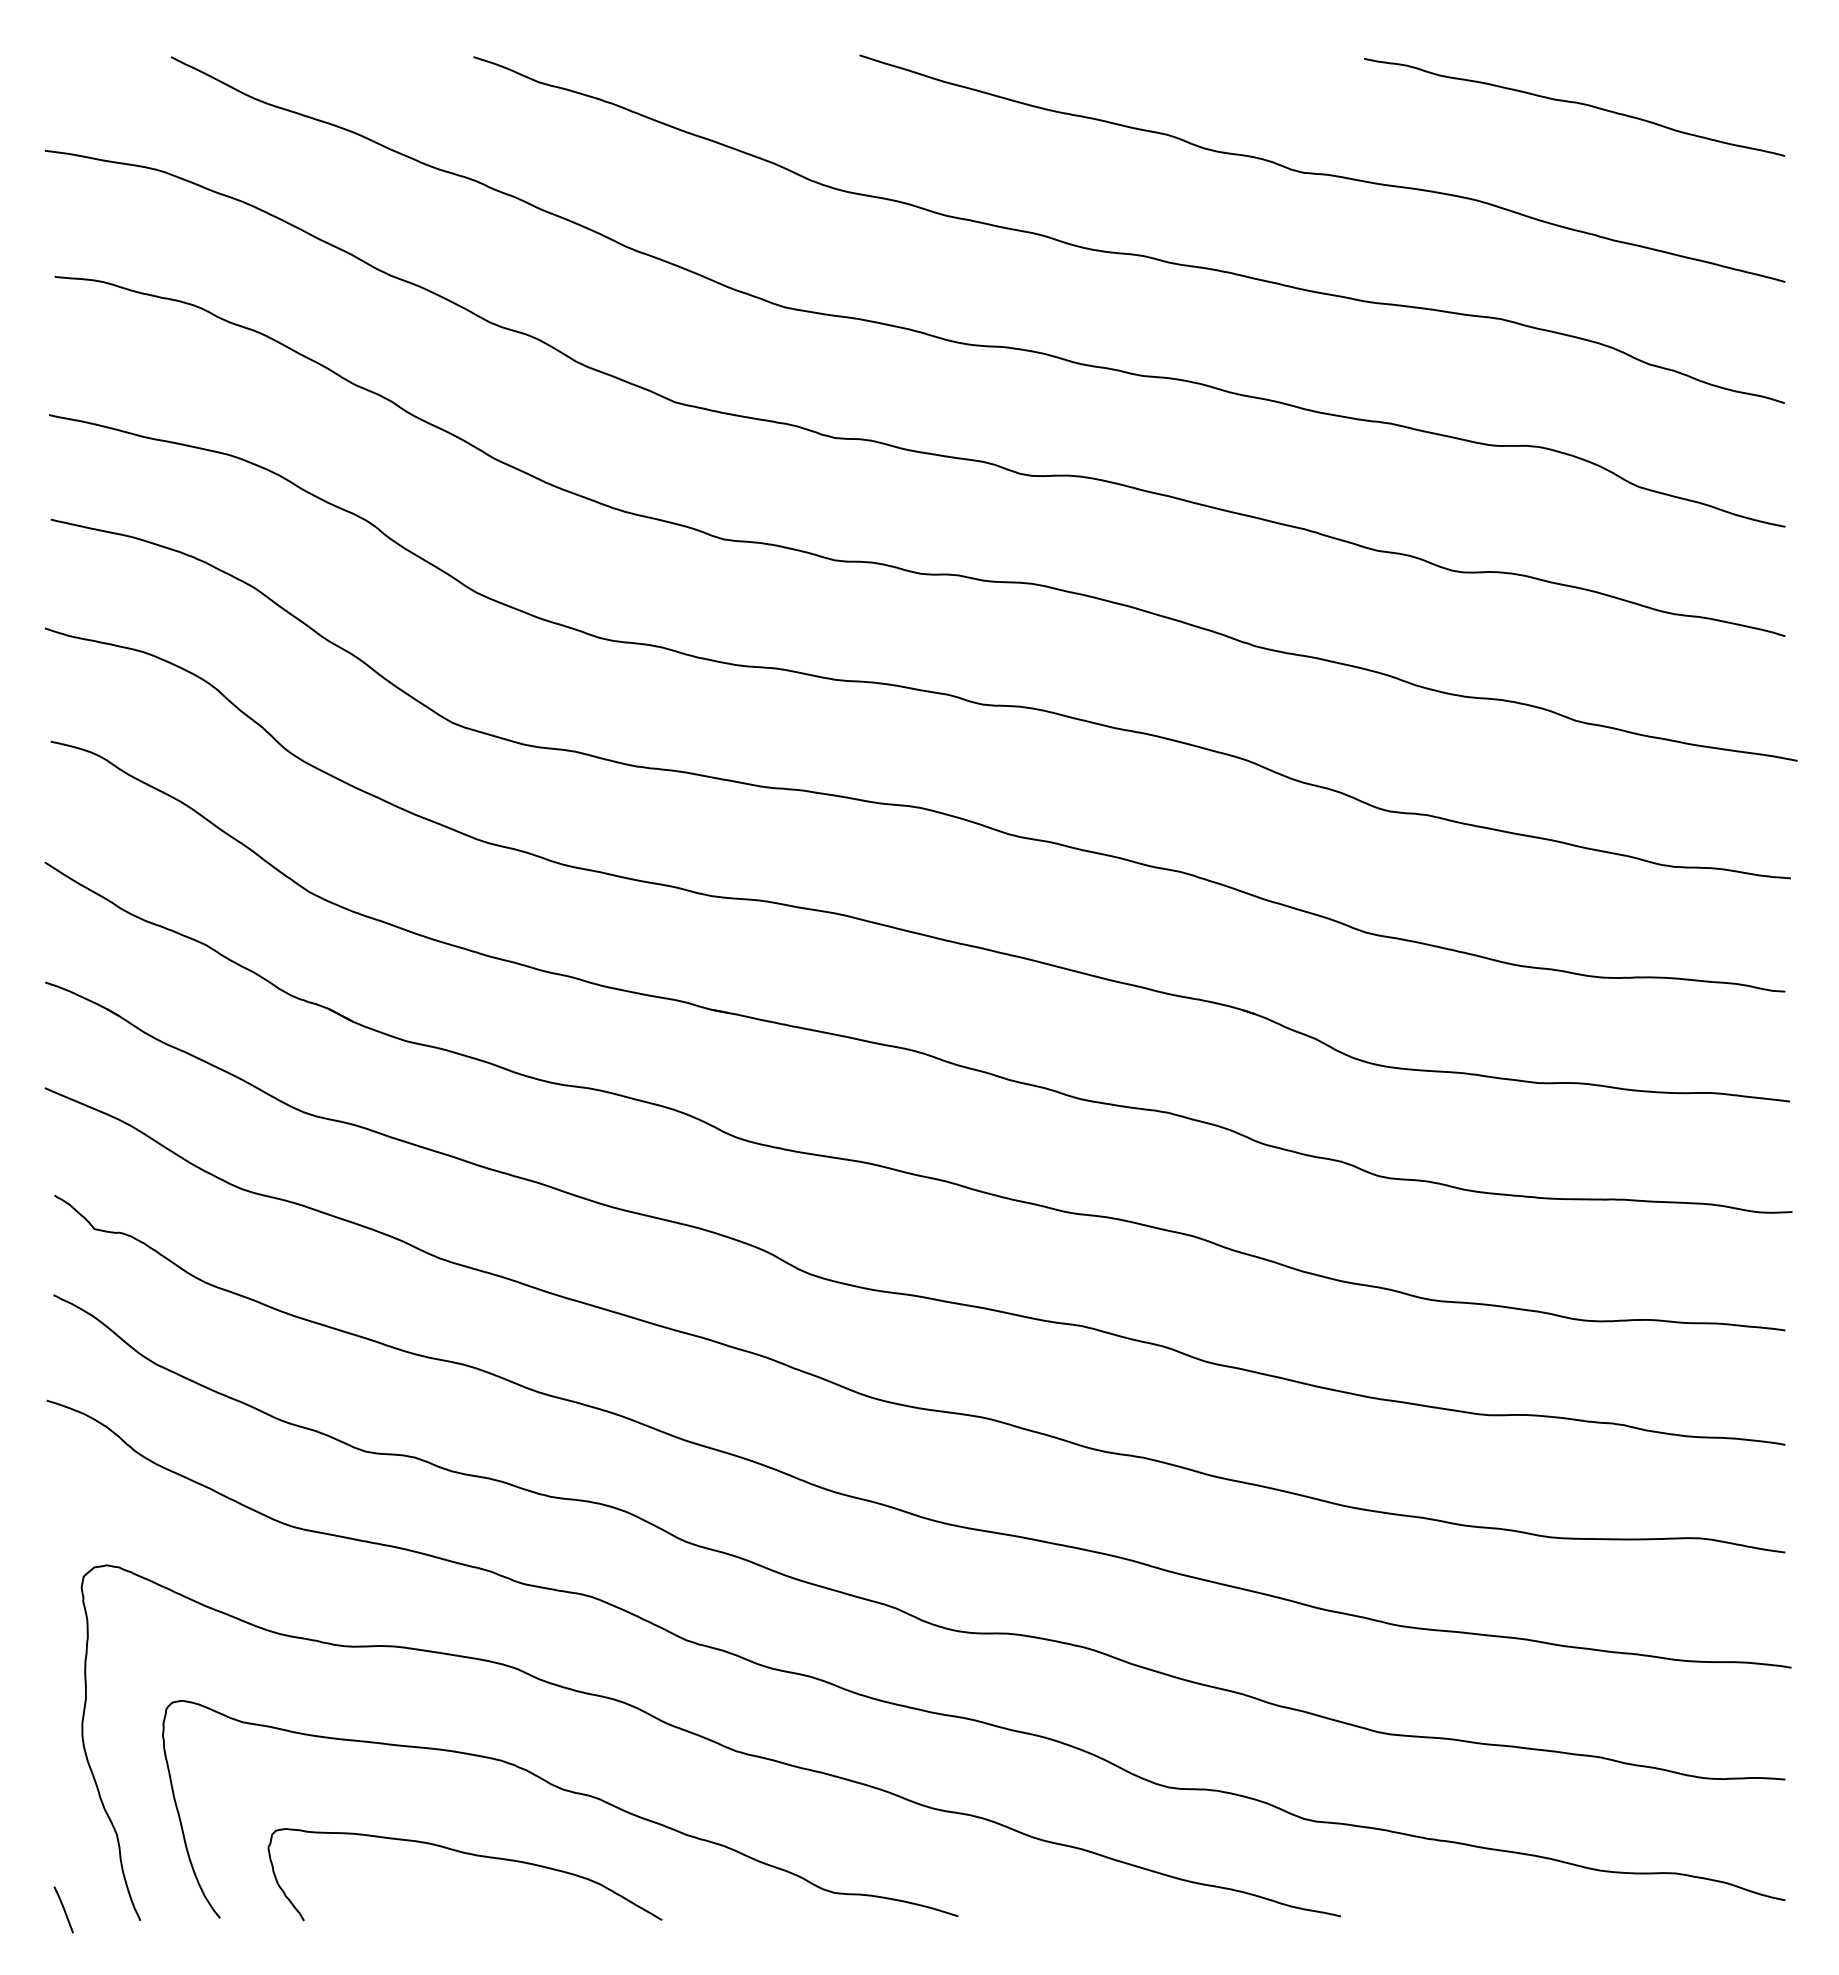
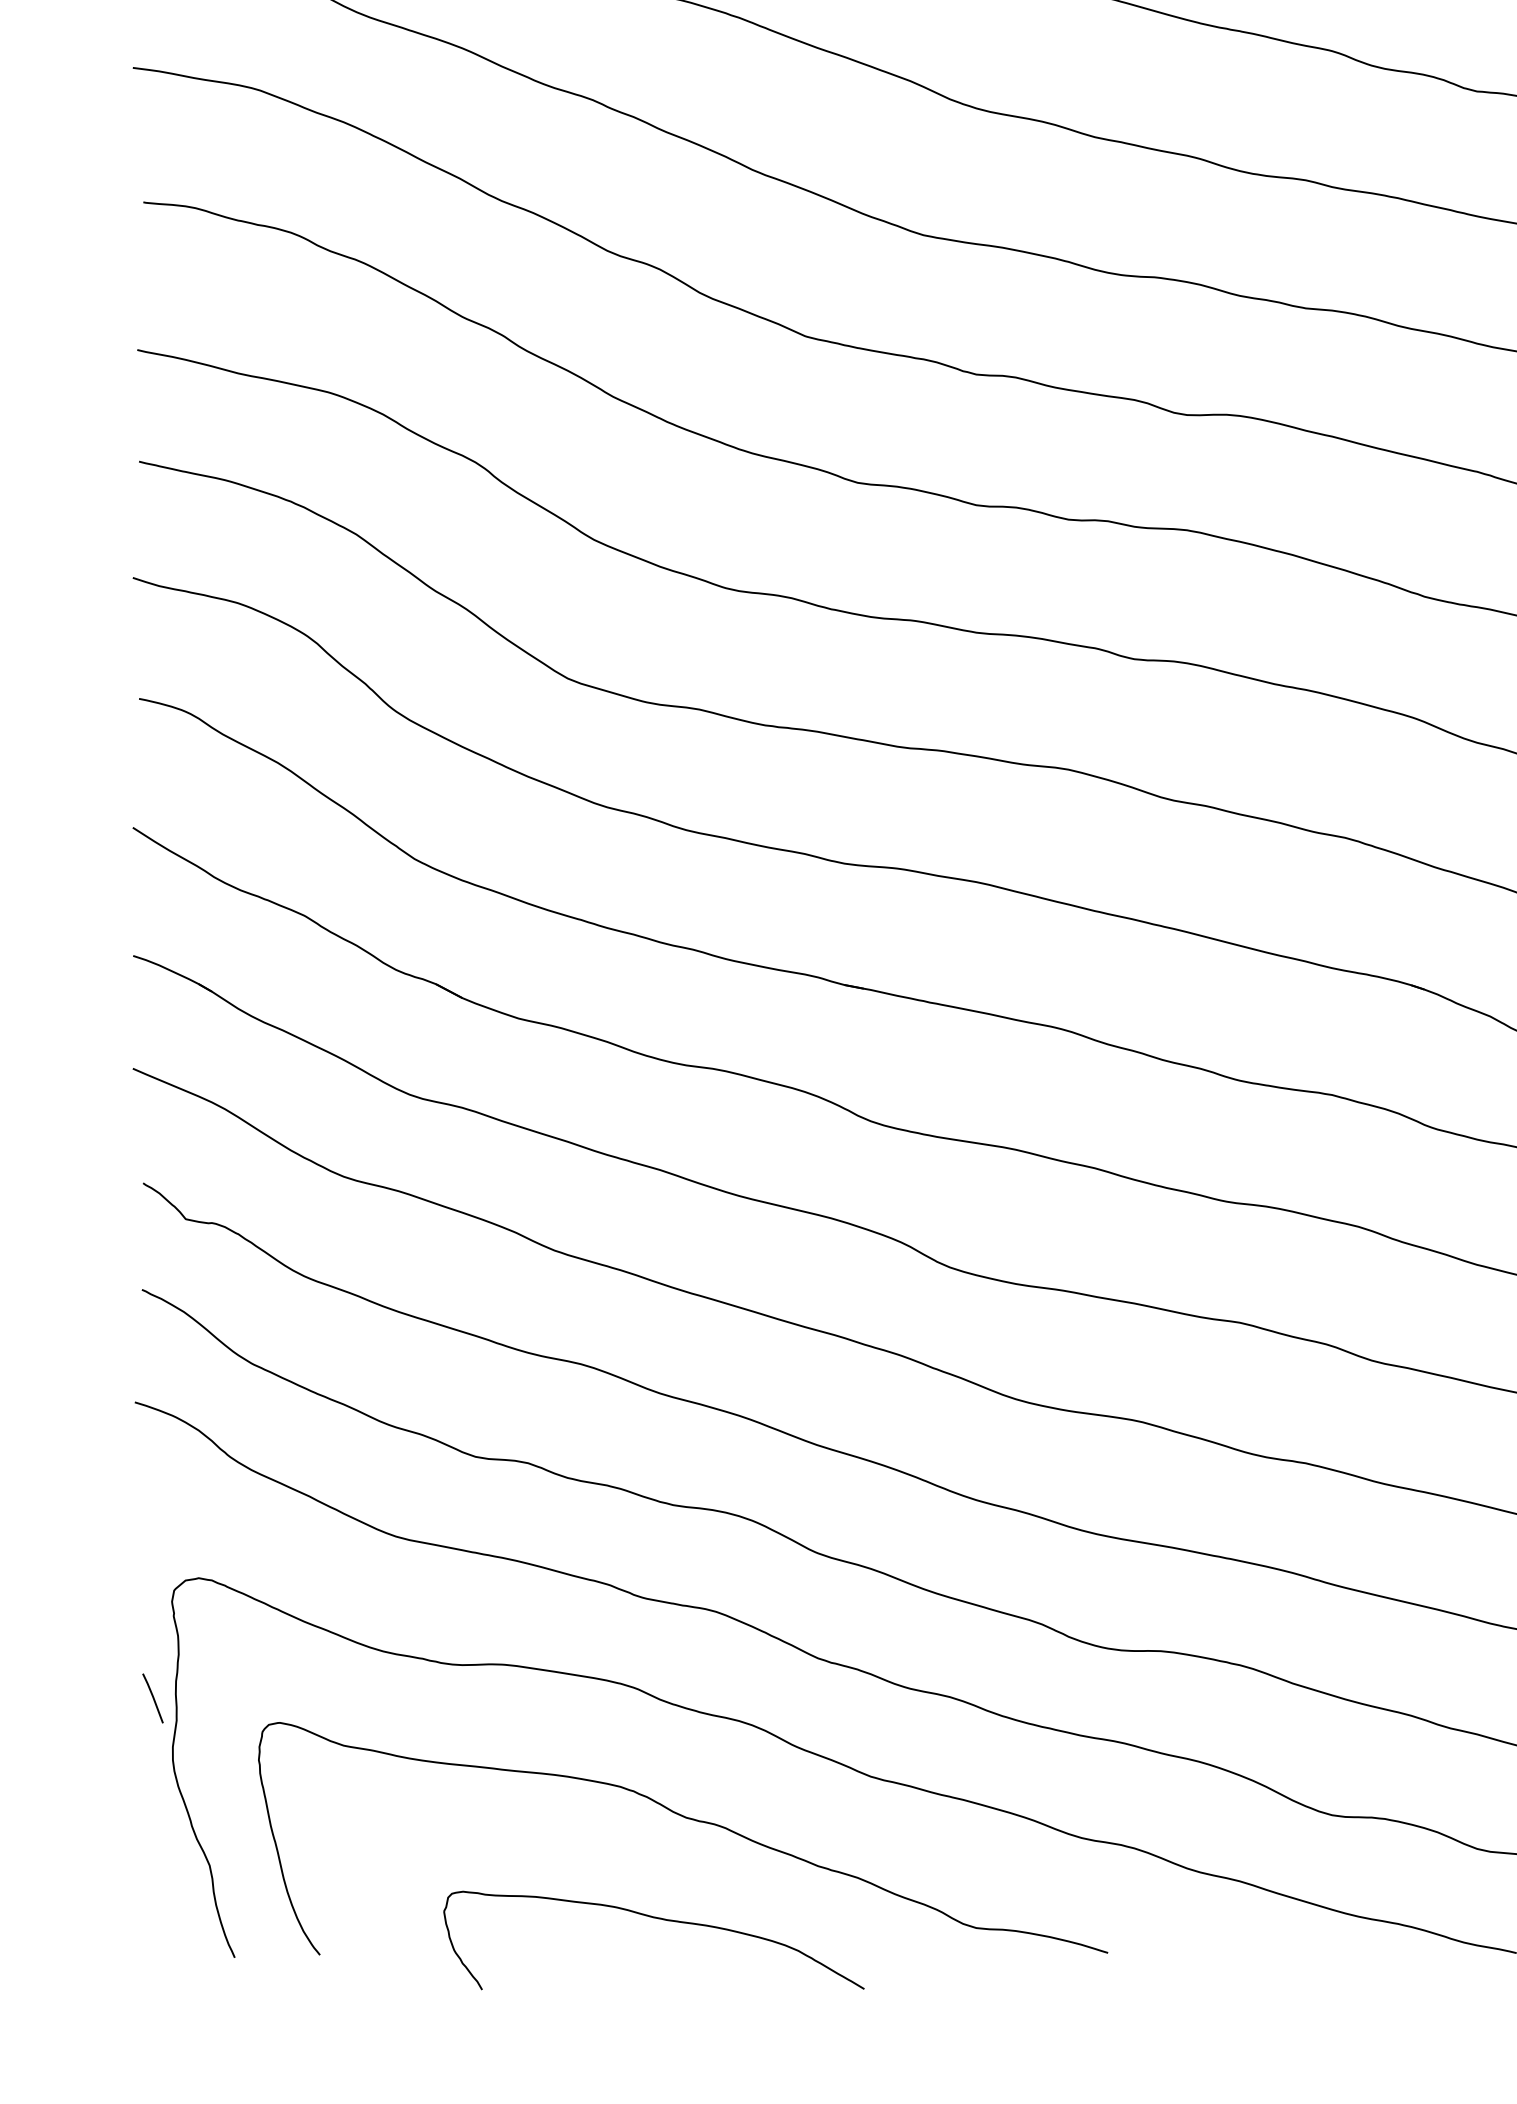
curve: (466, 1854) -> (655, 1918), moved
line: (63, 1909) -> (152, 1697), moved

